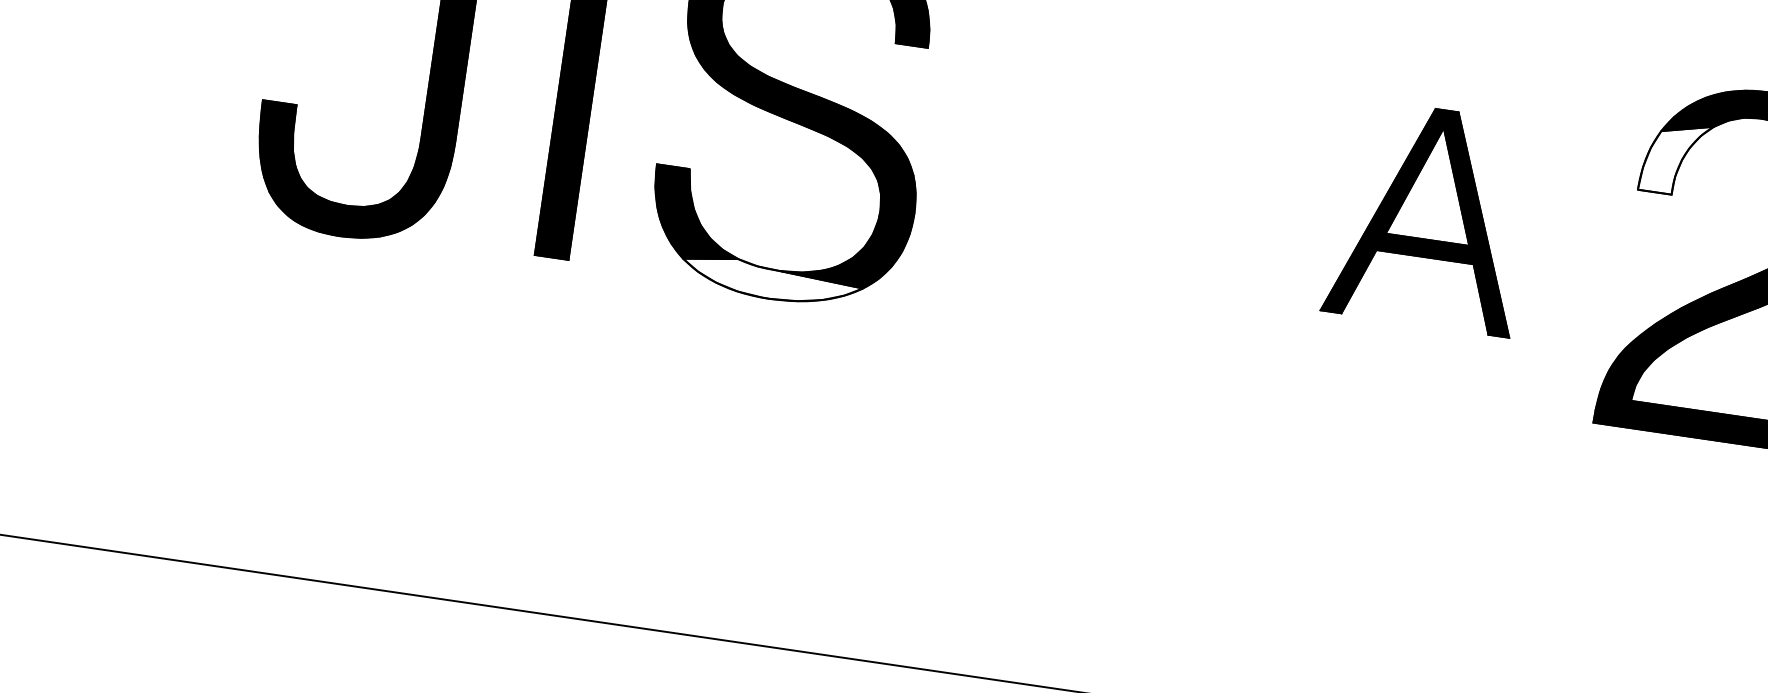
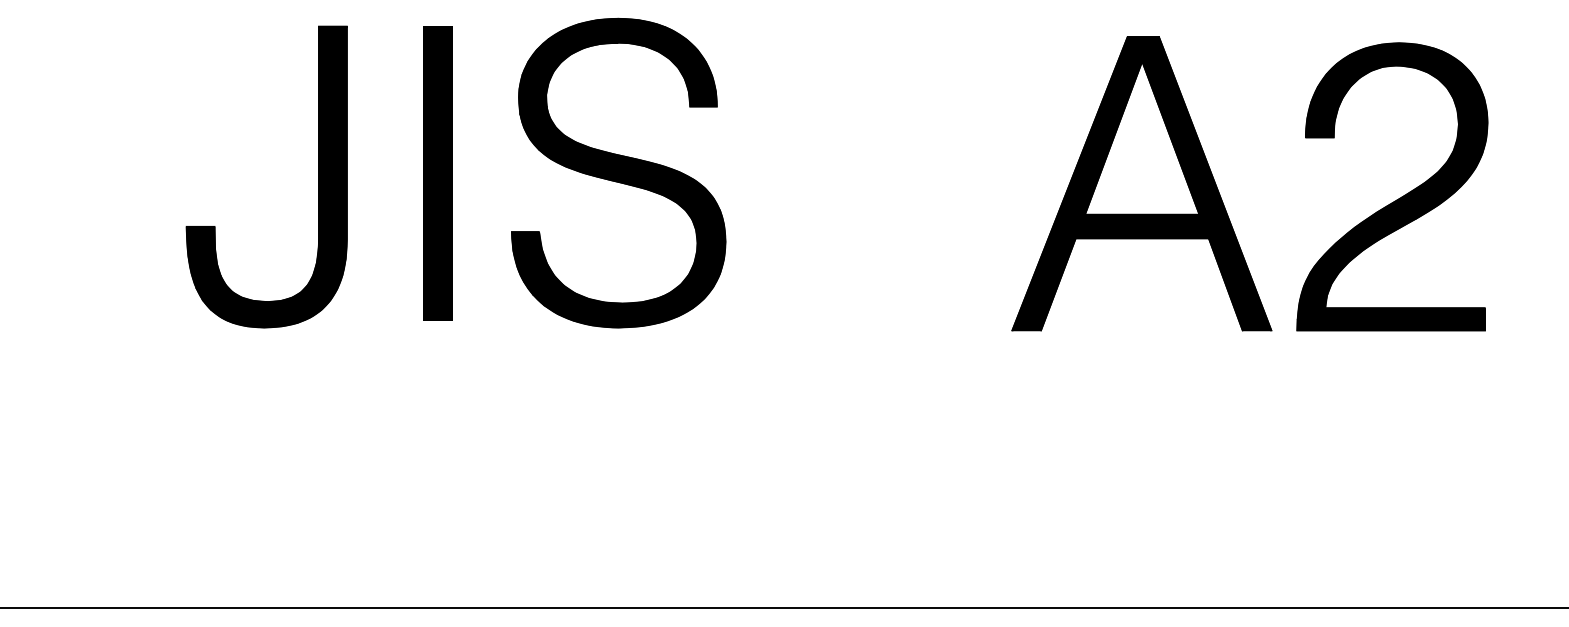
fill: (1675, 158) -> (1332, 107), added
part: (1430, 216) -> (1141, 183), size x1.67
fill: (772, 280) -> (618, 312), added

